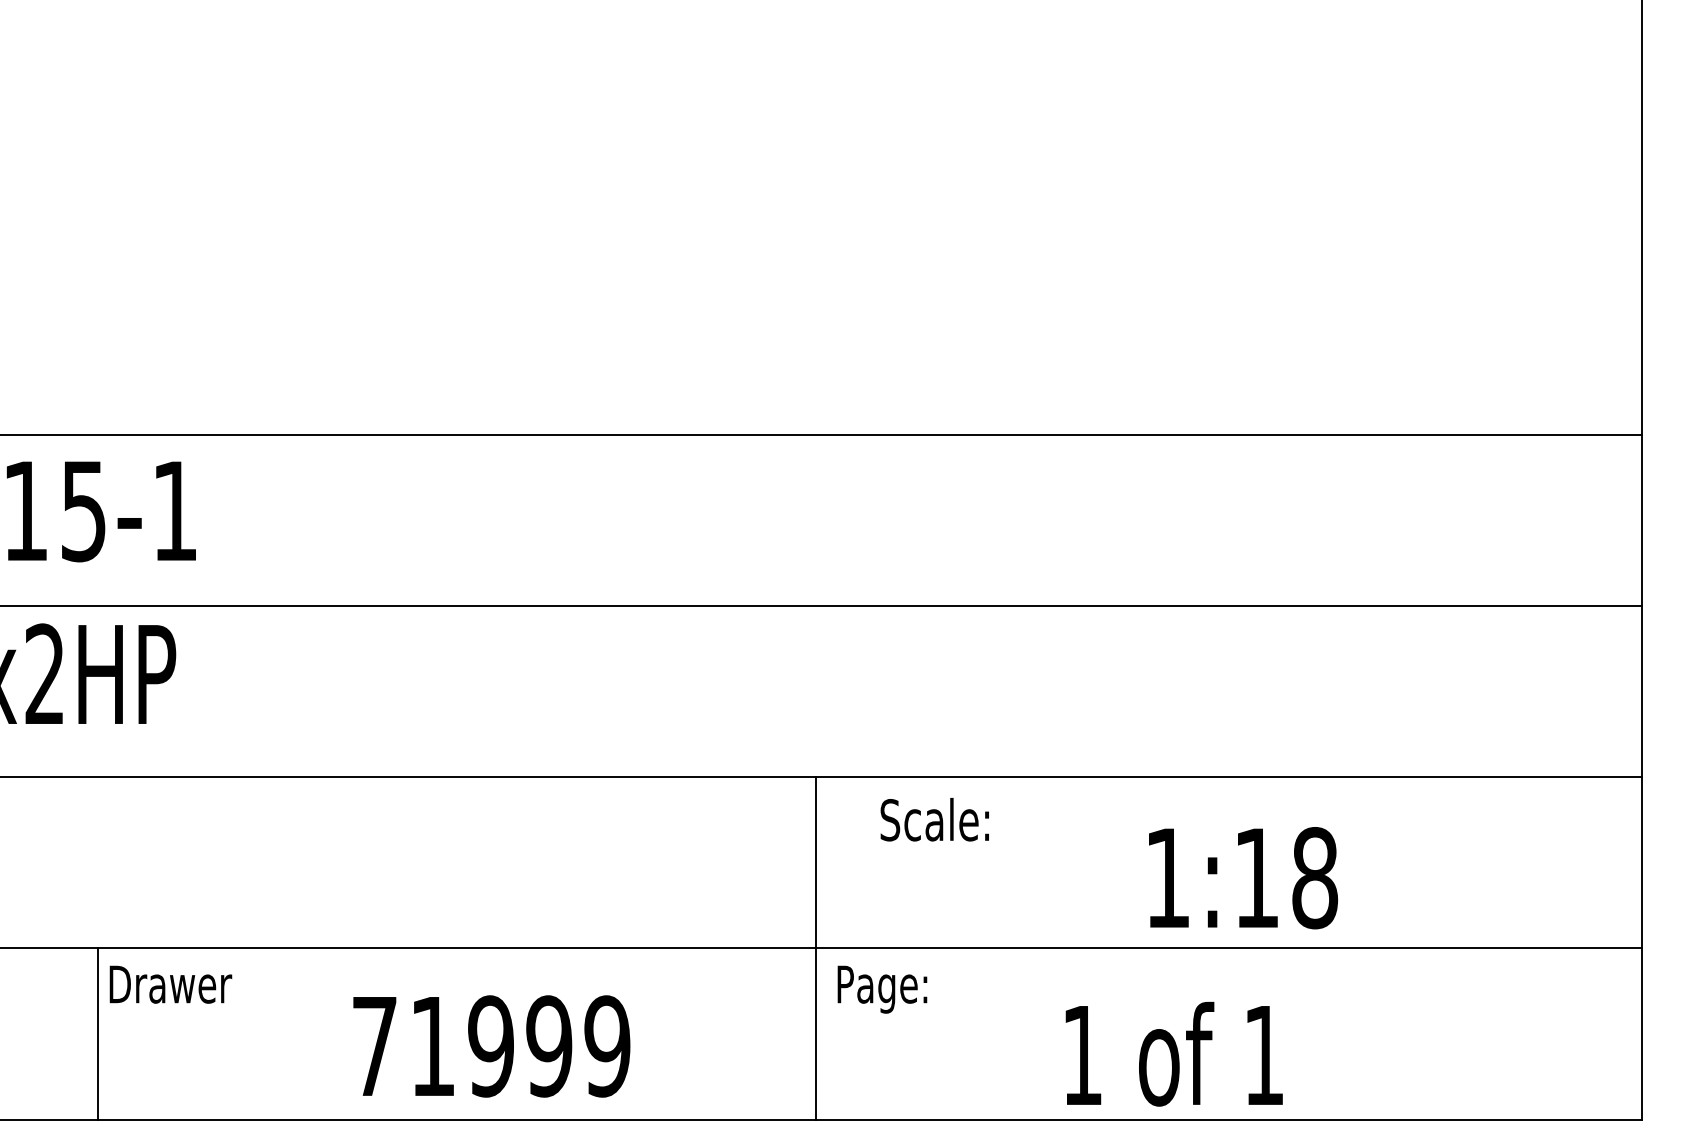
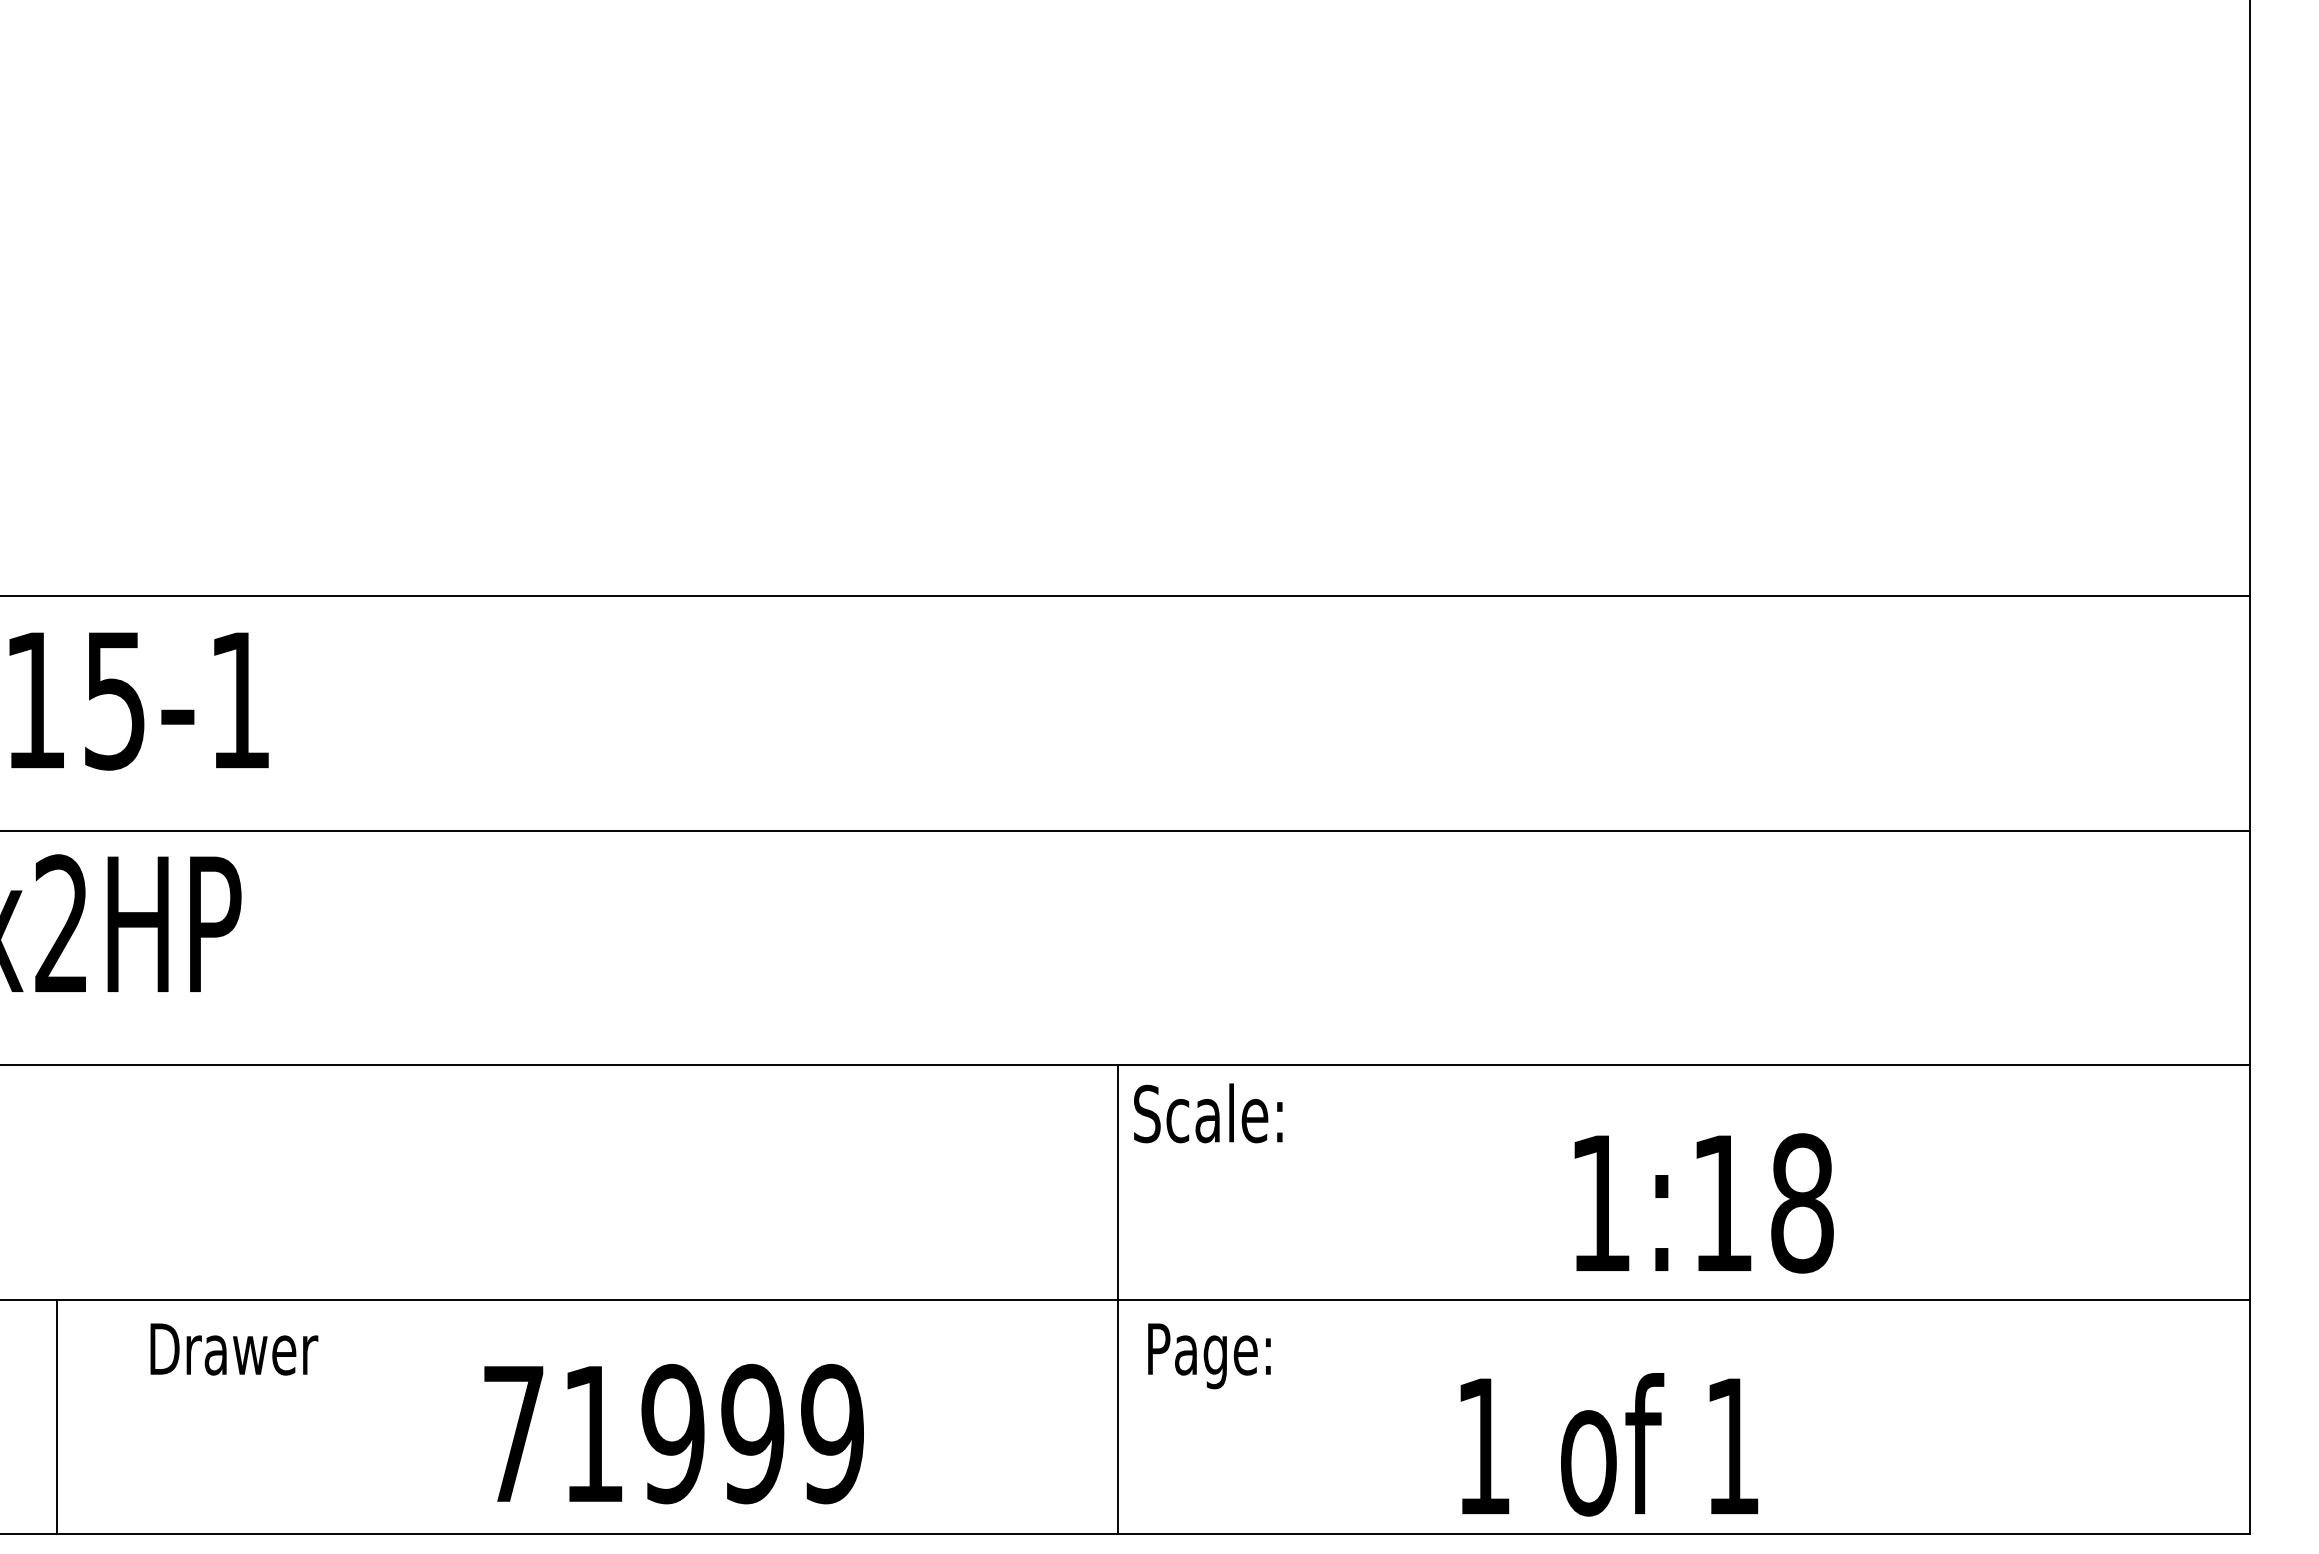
text: (935, 819) -> (1208, 1113), moved
line: (97, 1033) -> (56, 1416), moved

